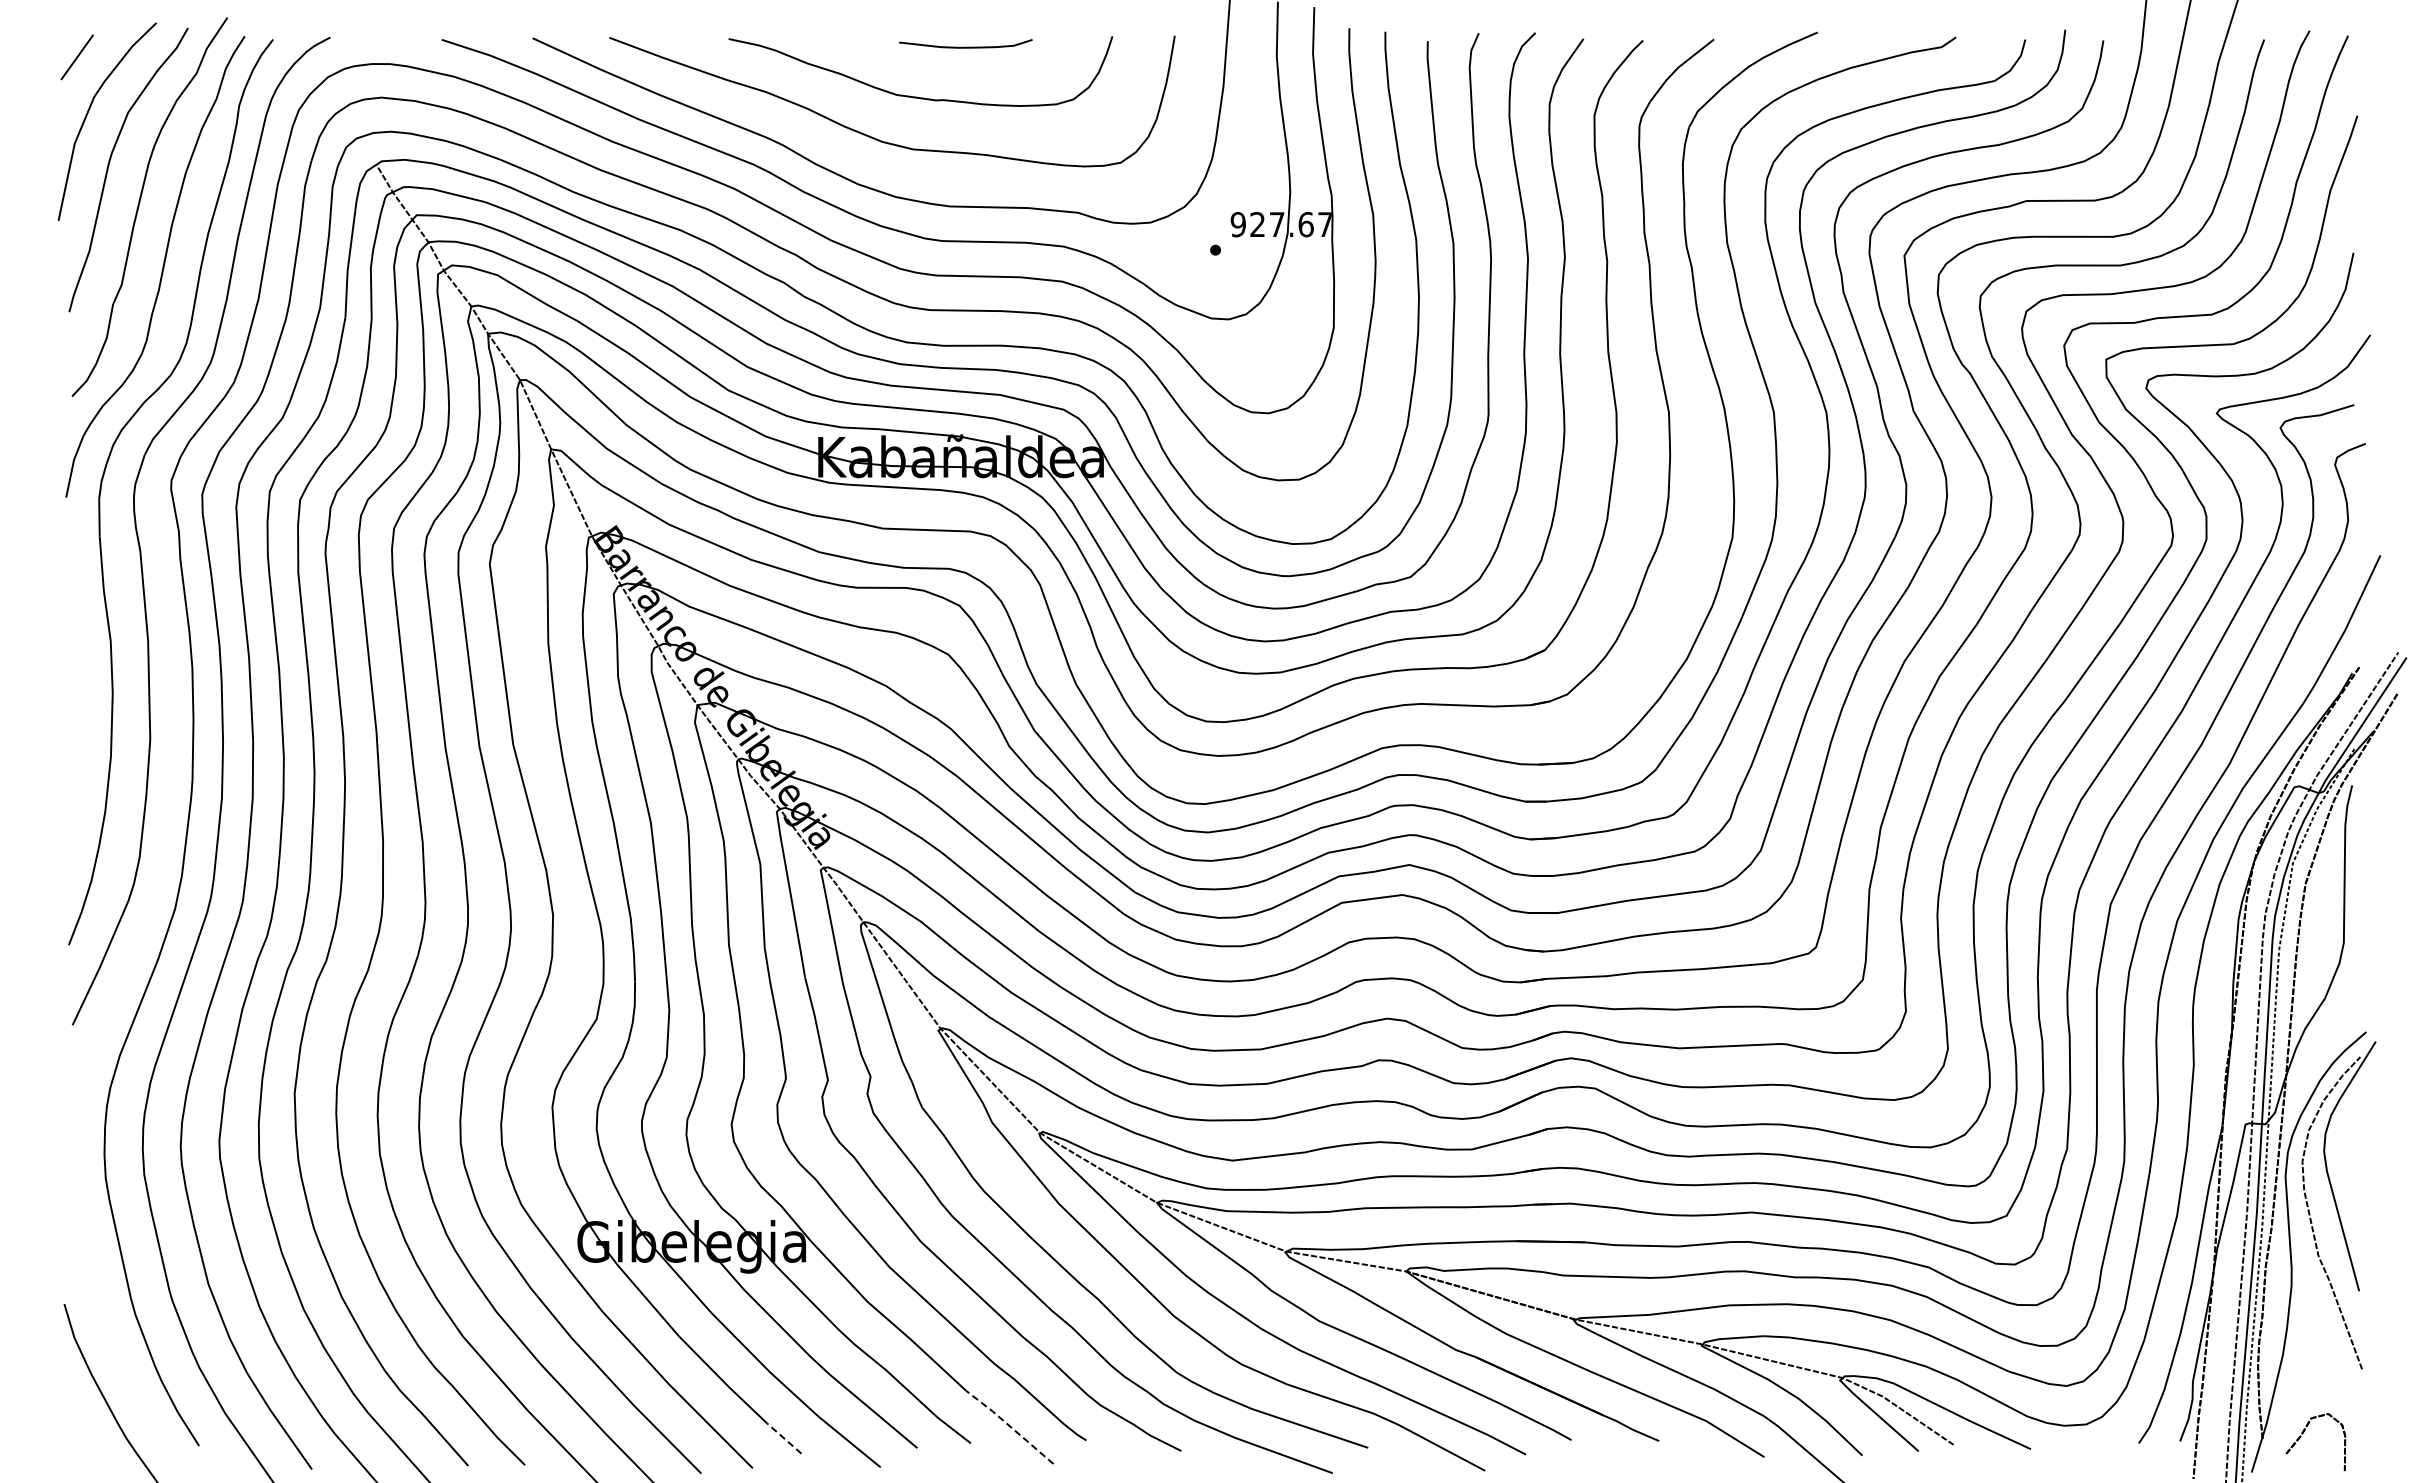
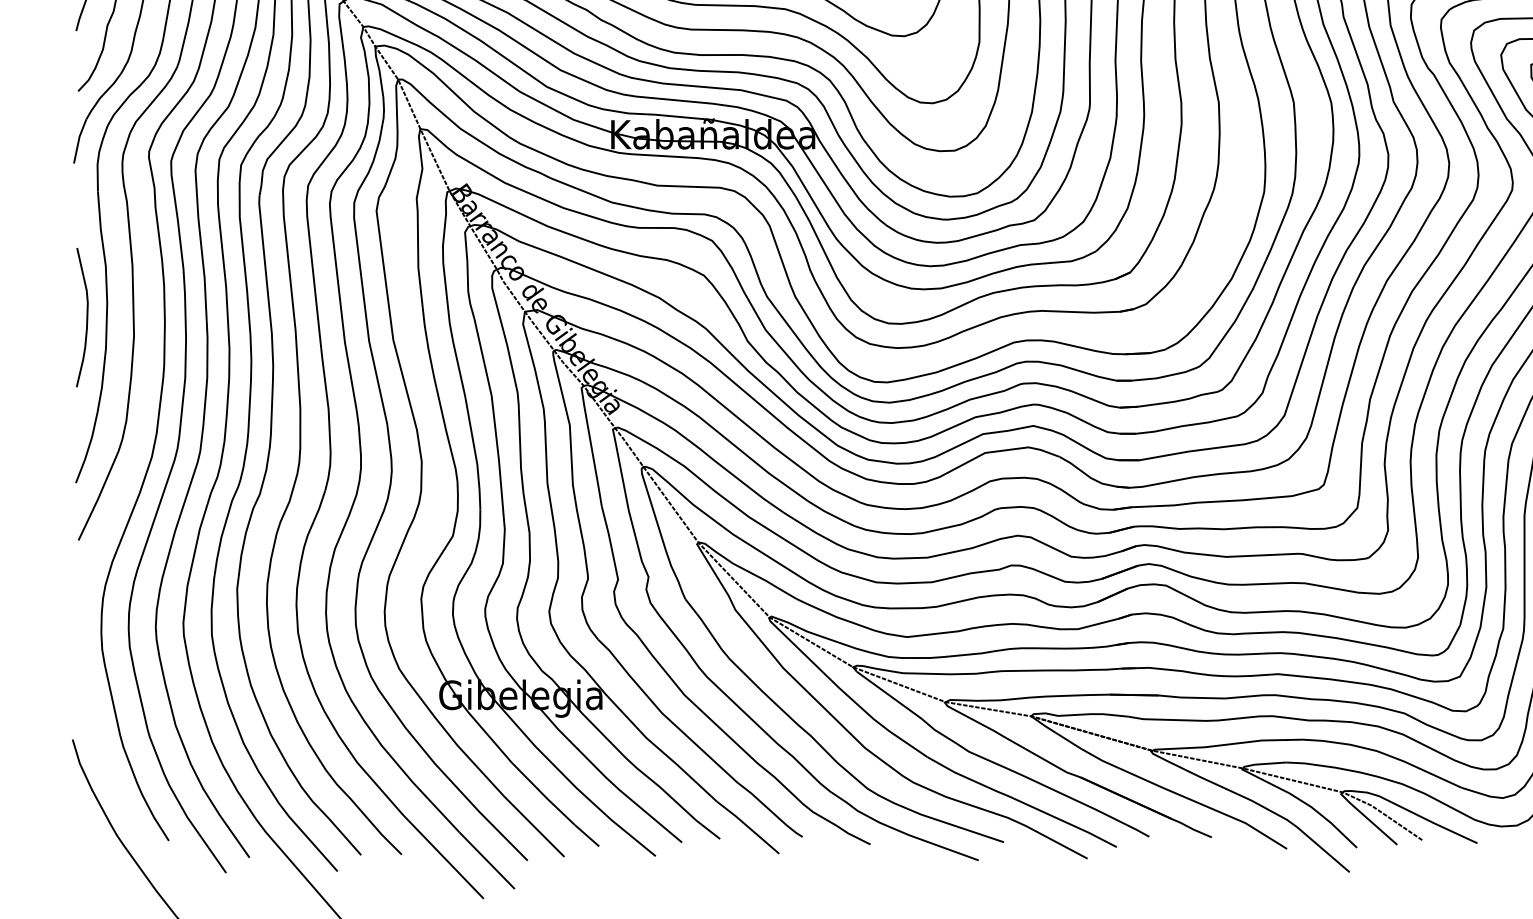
curve: (83, 715) -> (86, 319), added
line: (1009, 1426) -> (747, 827), dashed -> solid
line: (784, 1438) -> (587, 835), dashed -> solid

